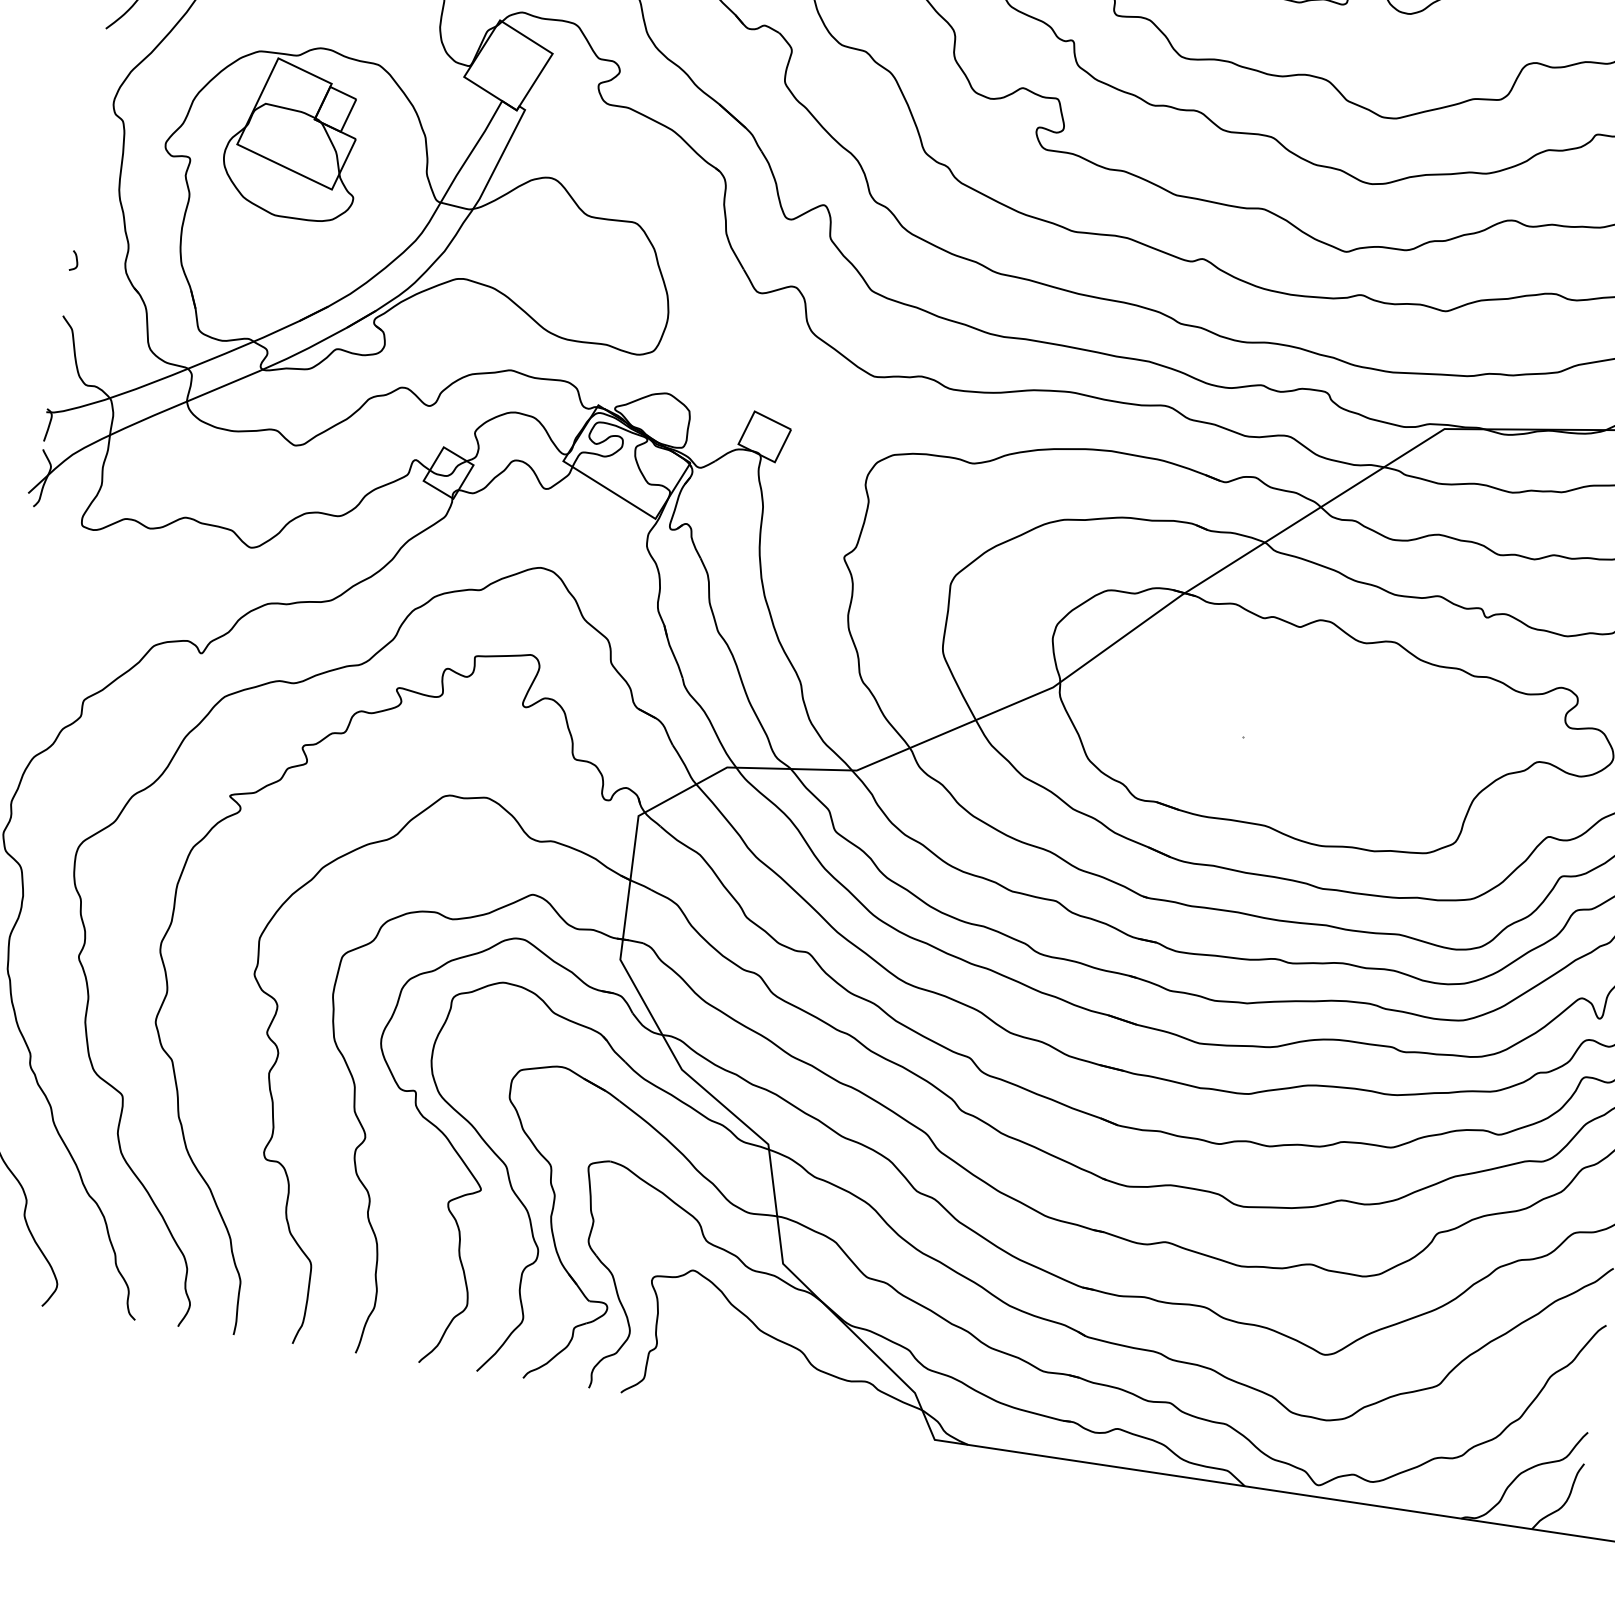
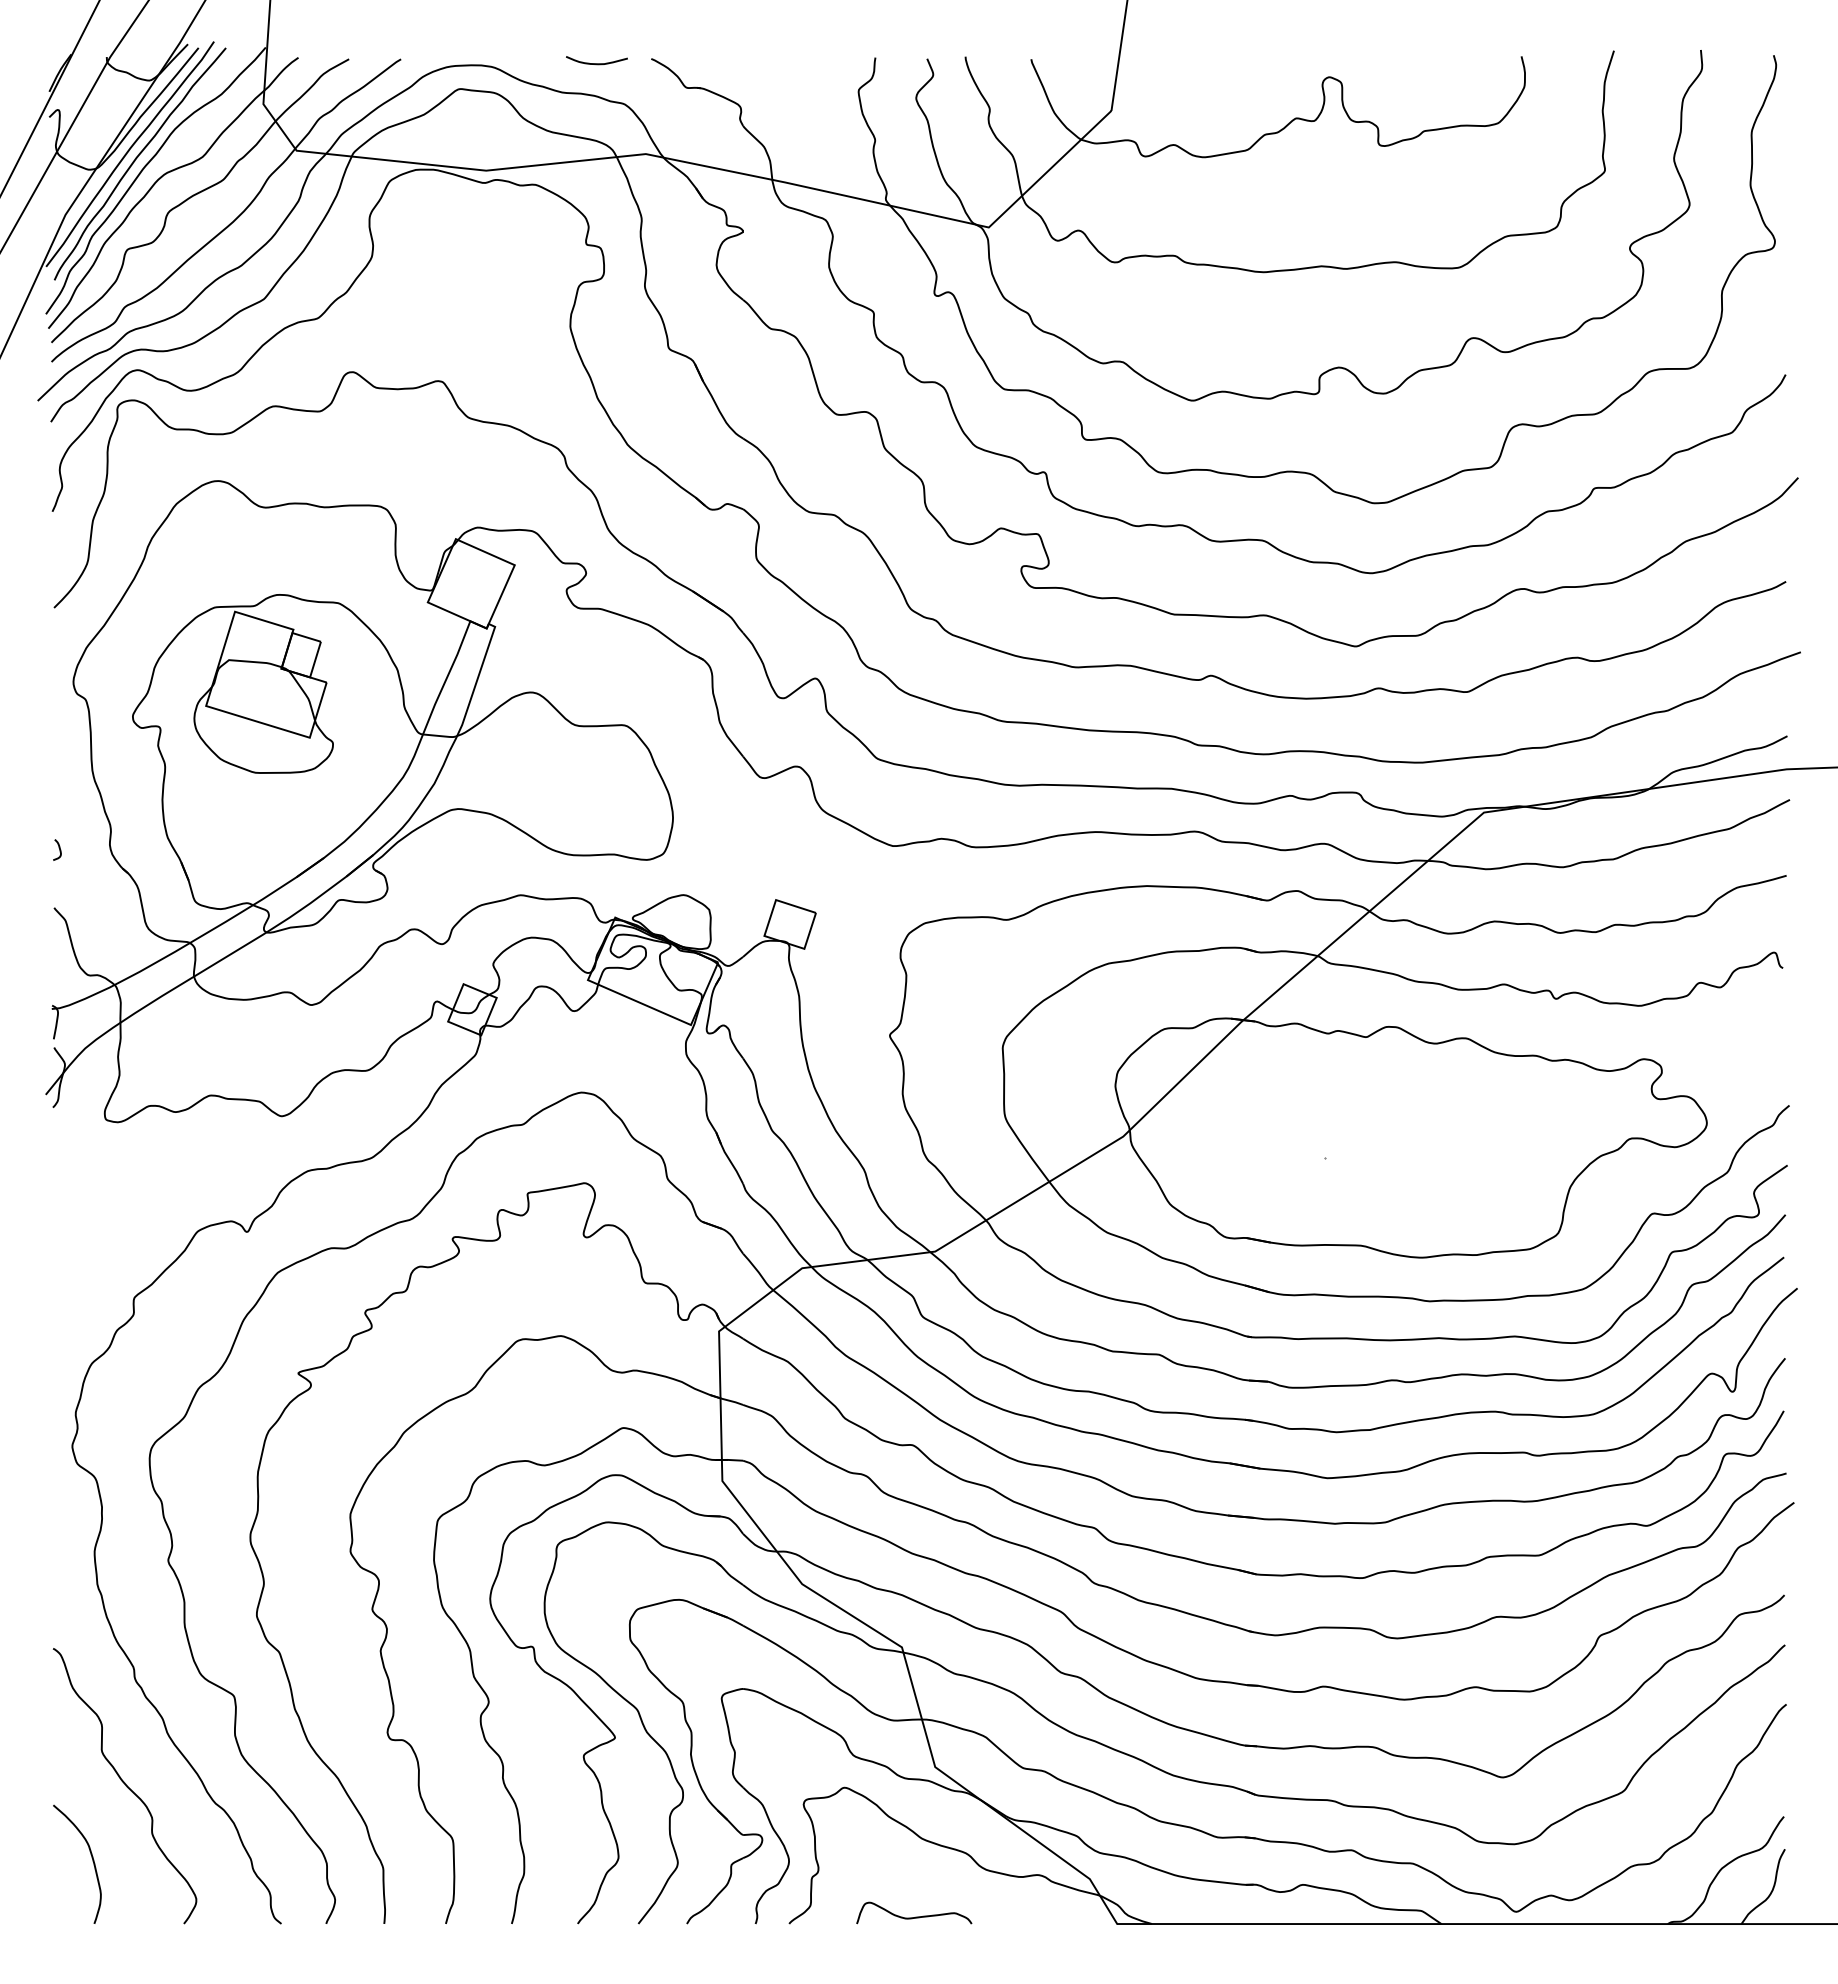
curve: (742, 1403) -> (915, 1916), added

